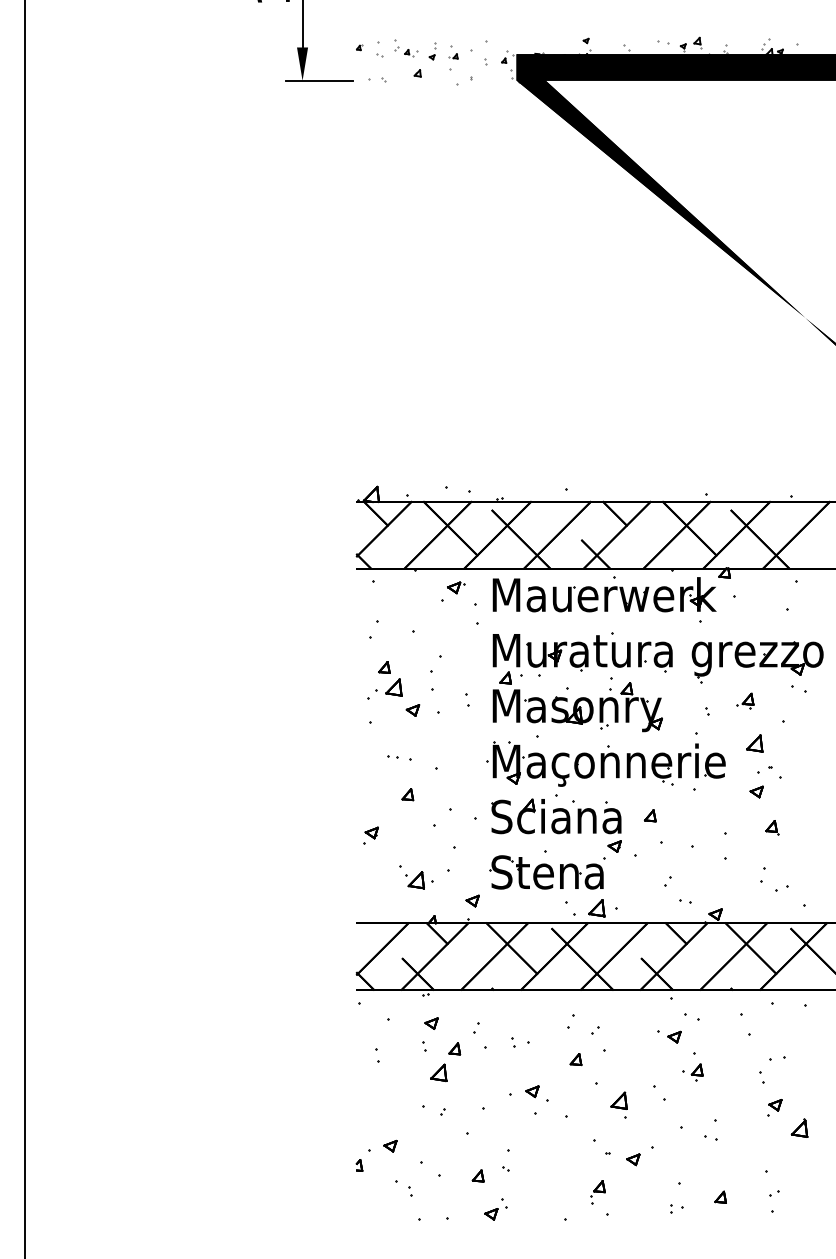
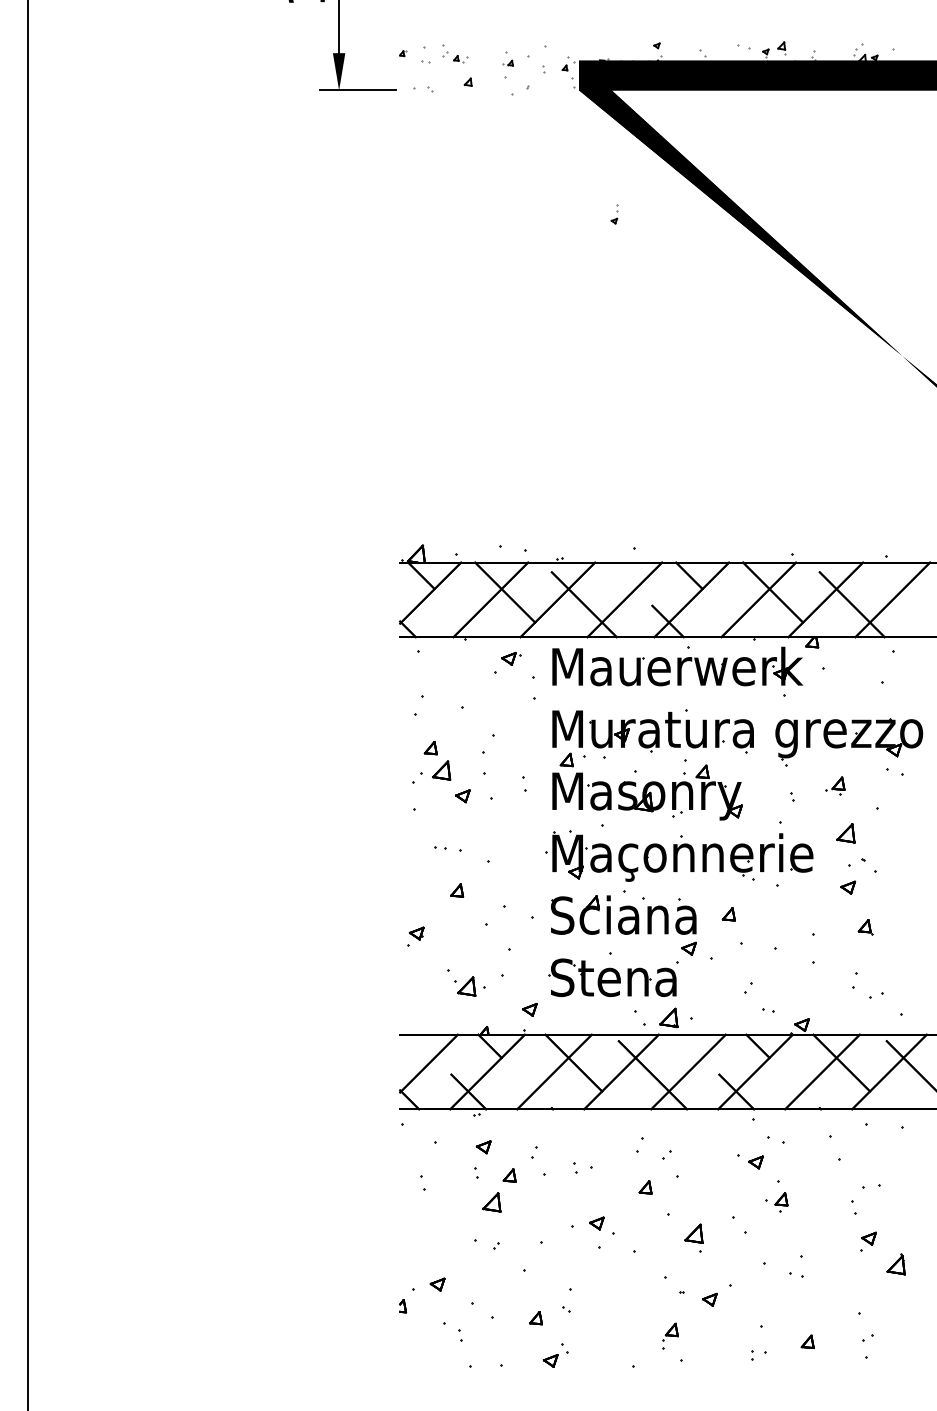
part: (432, 51) -> (614, 214), moved

